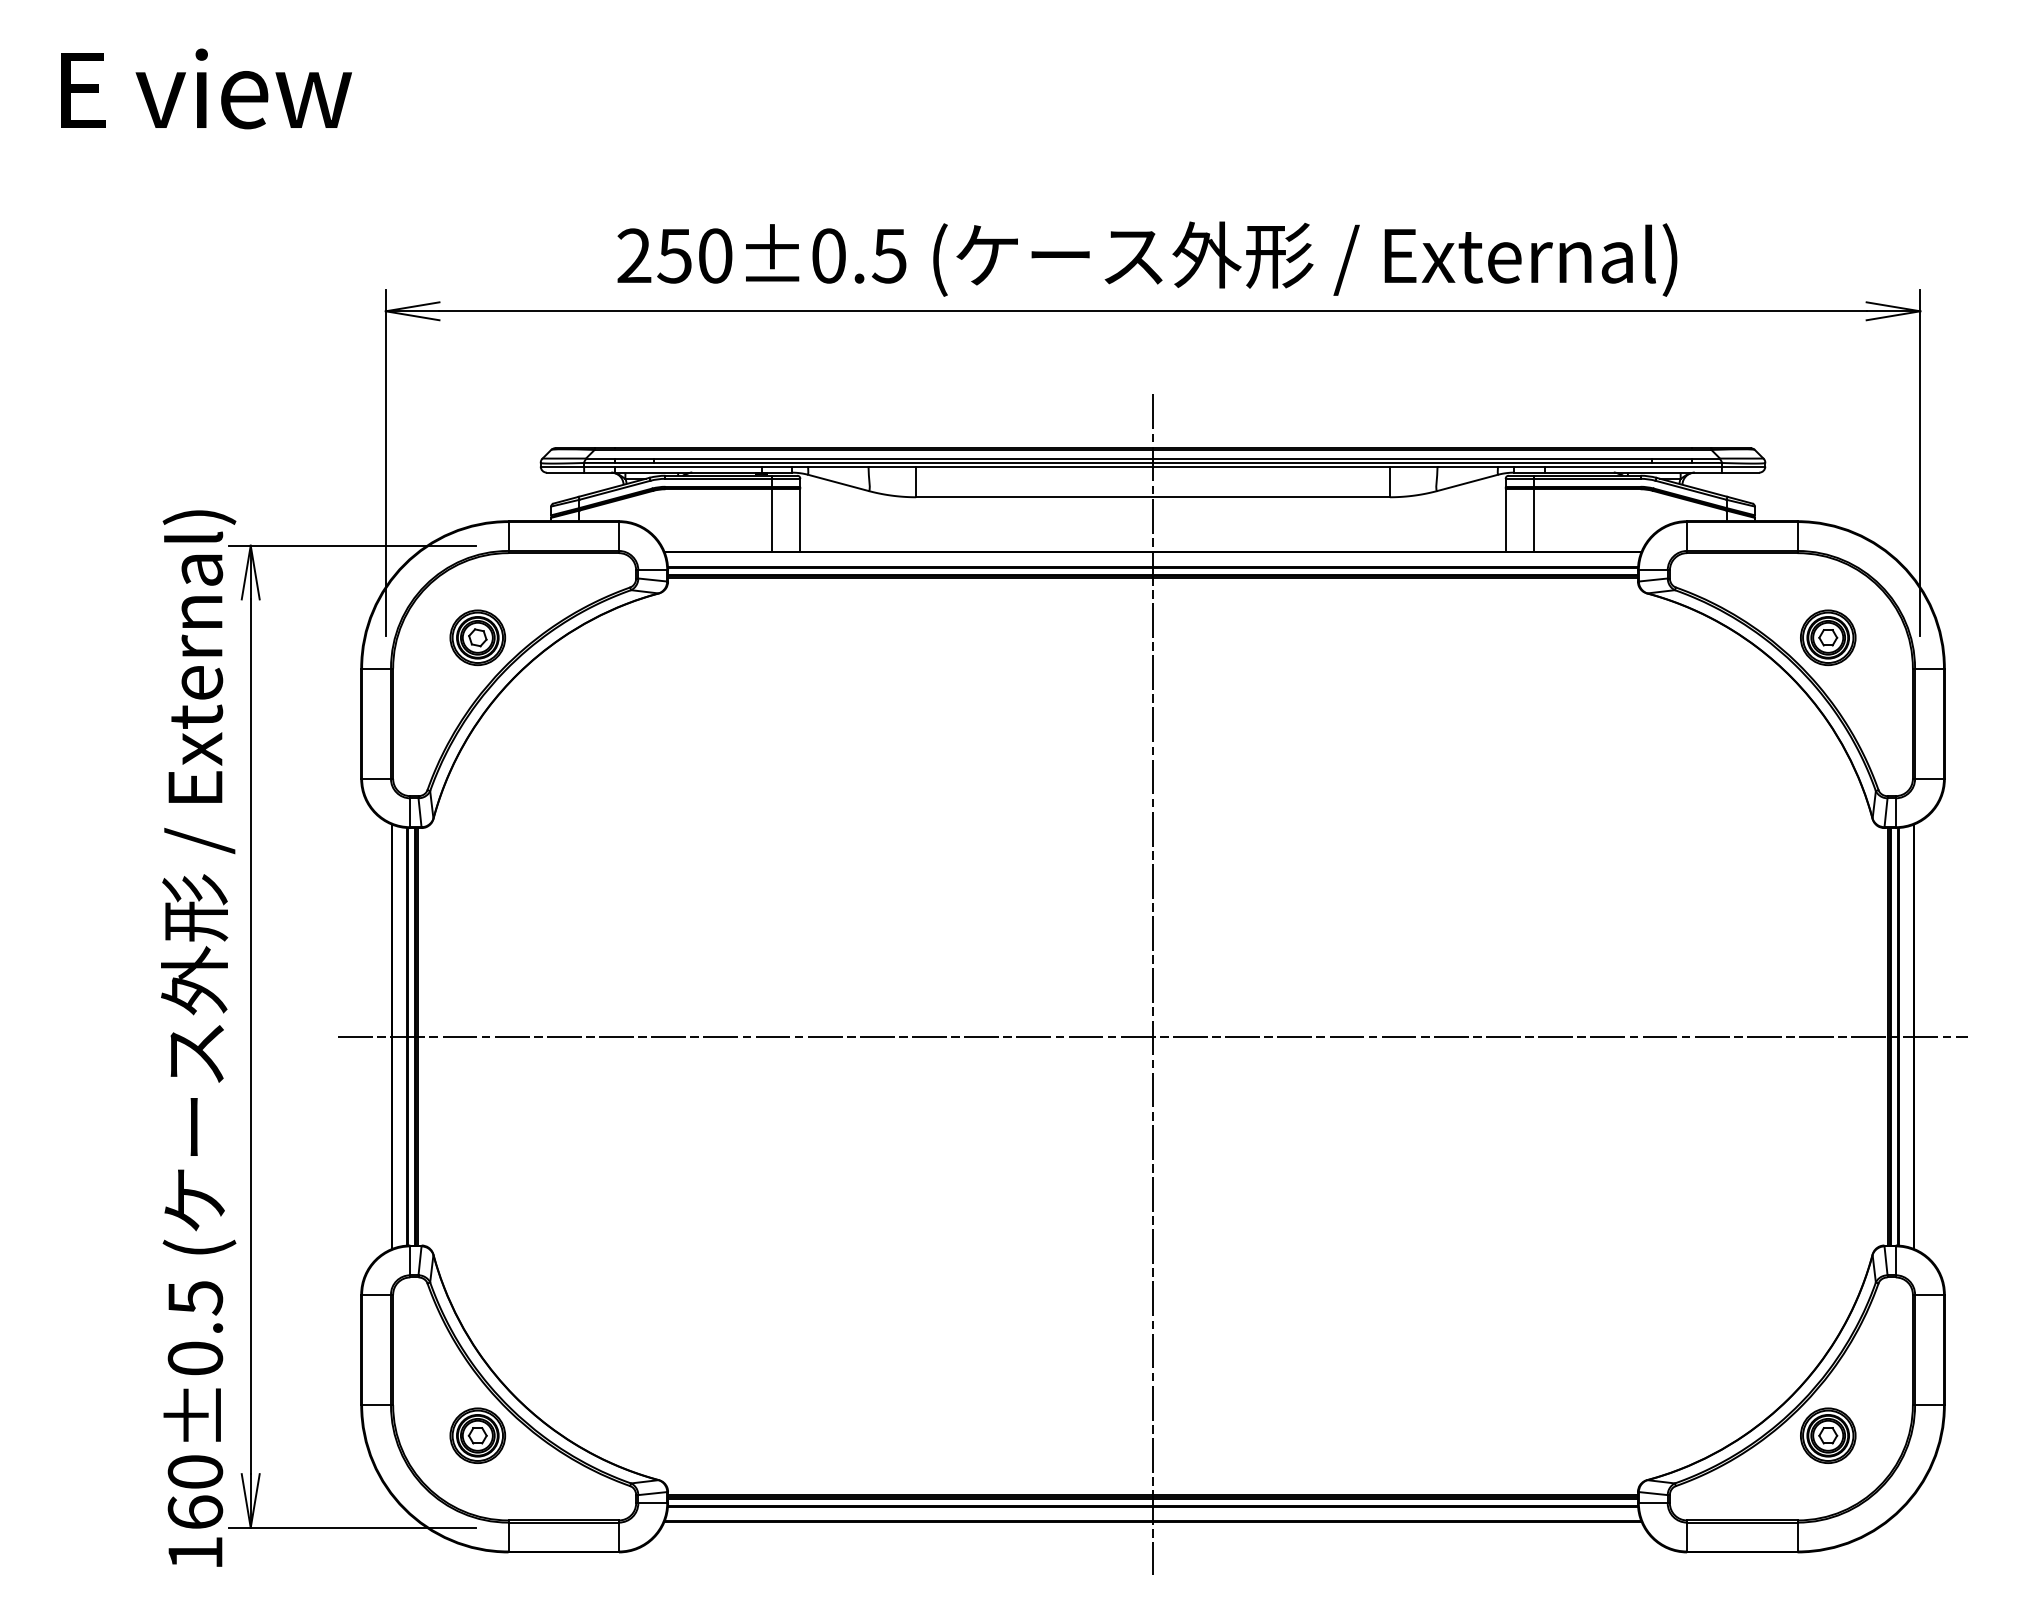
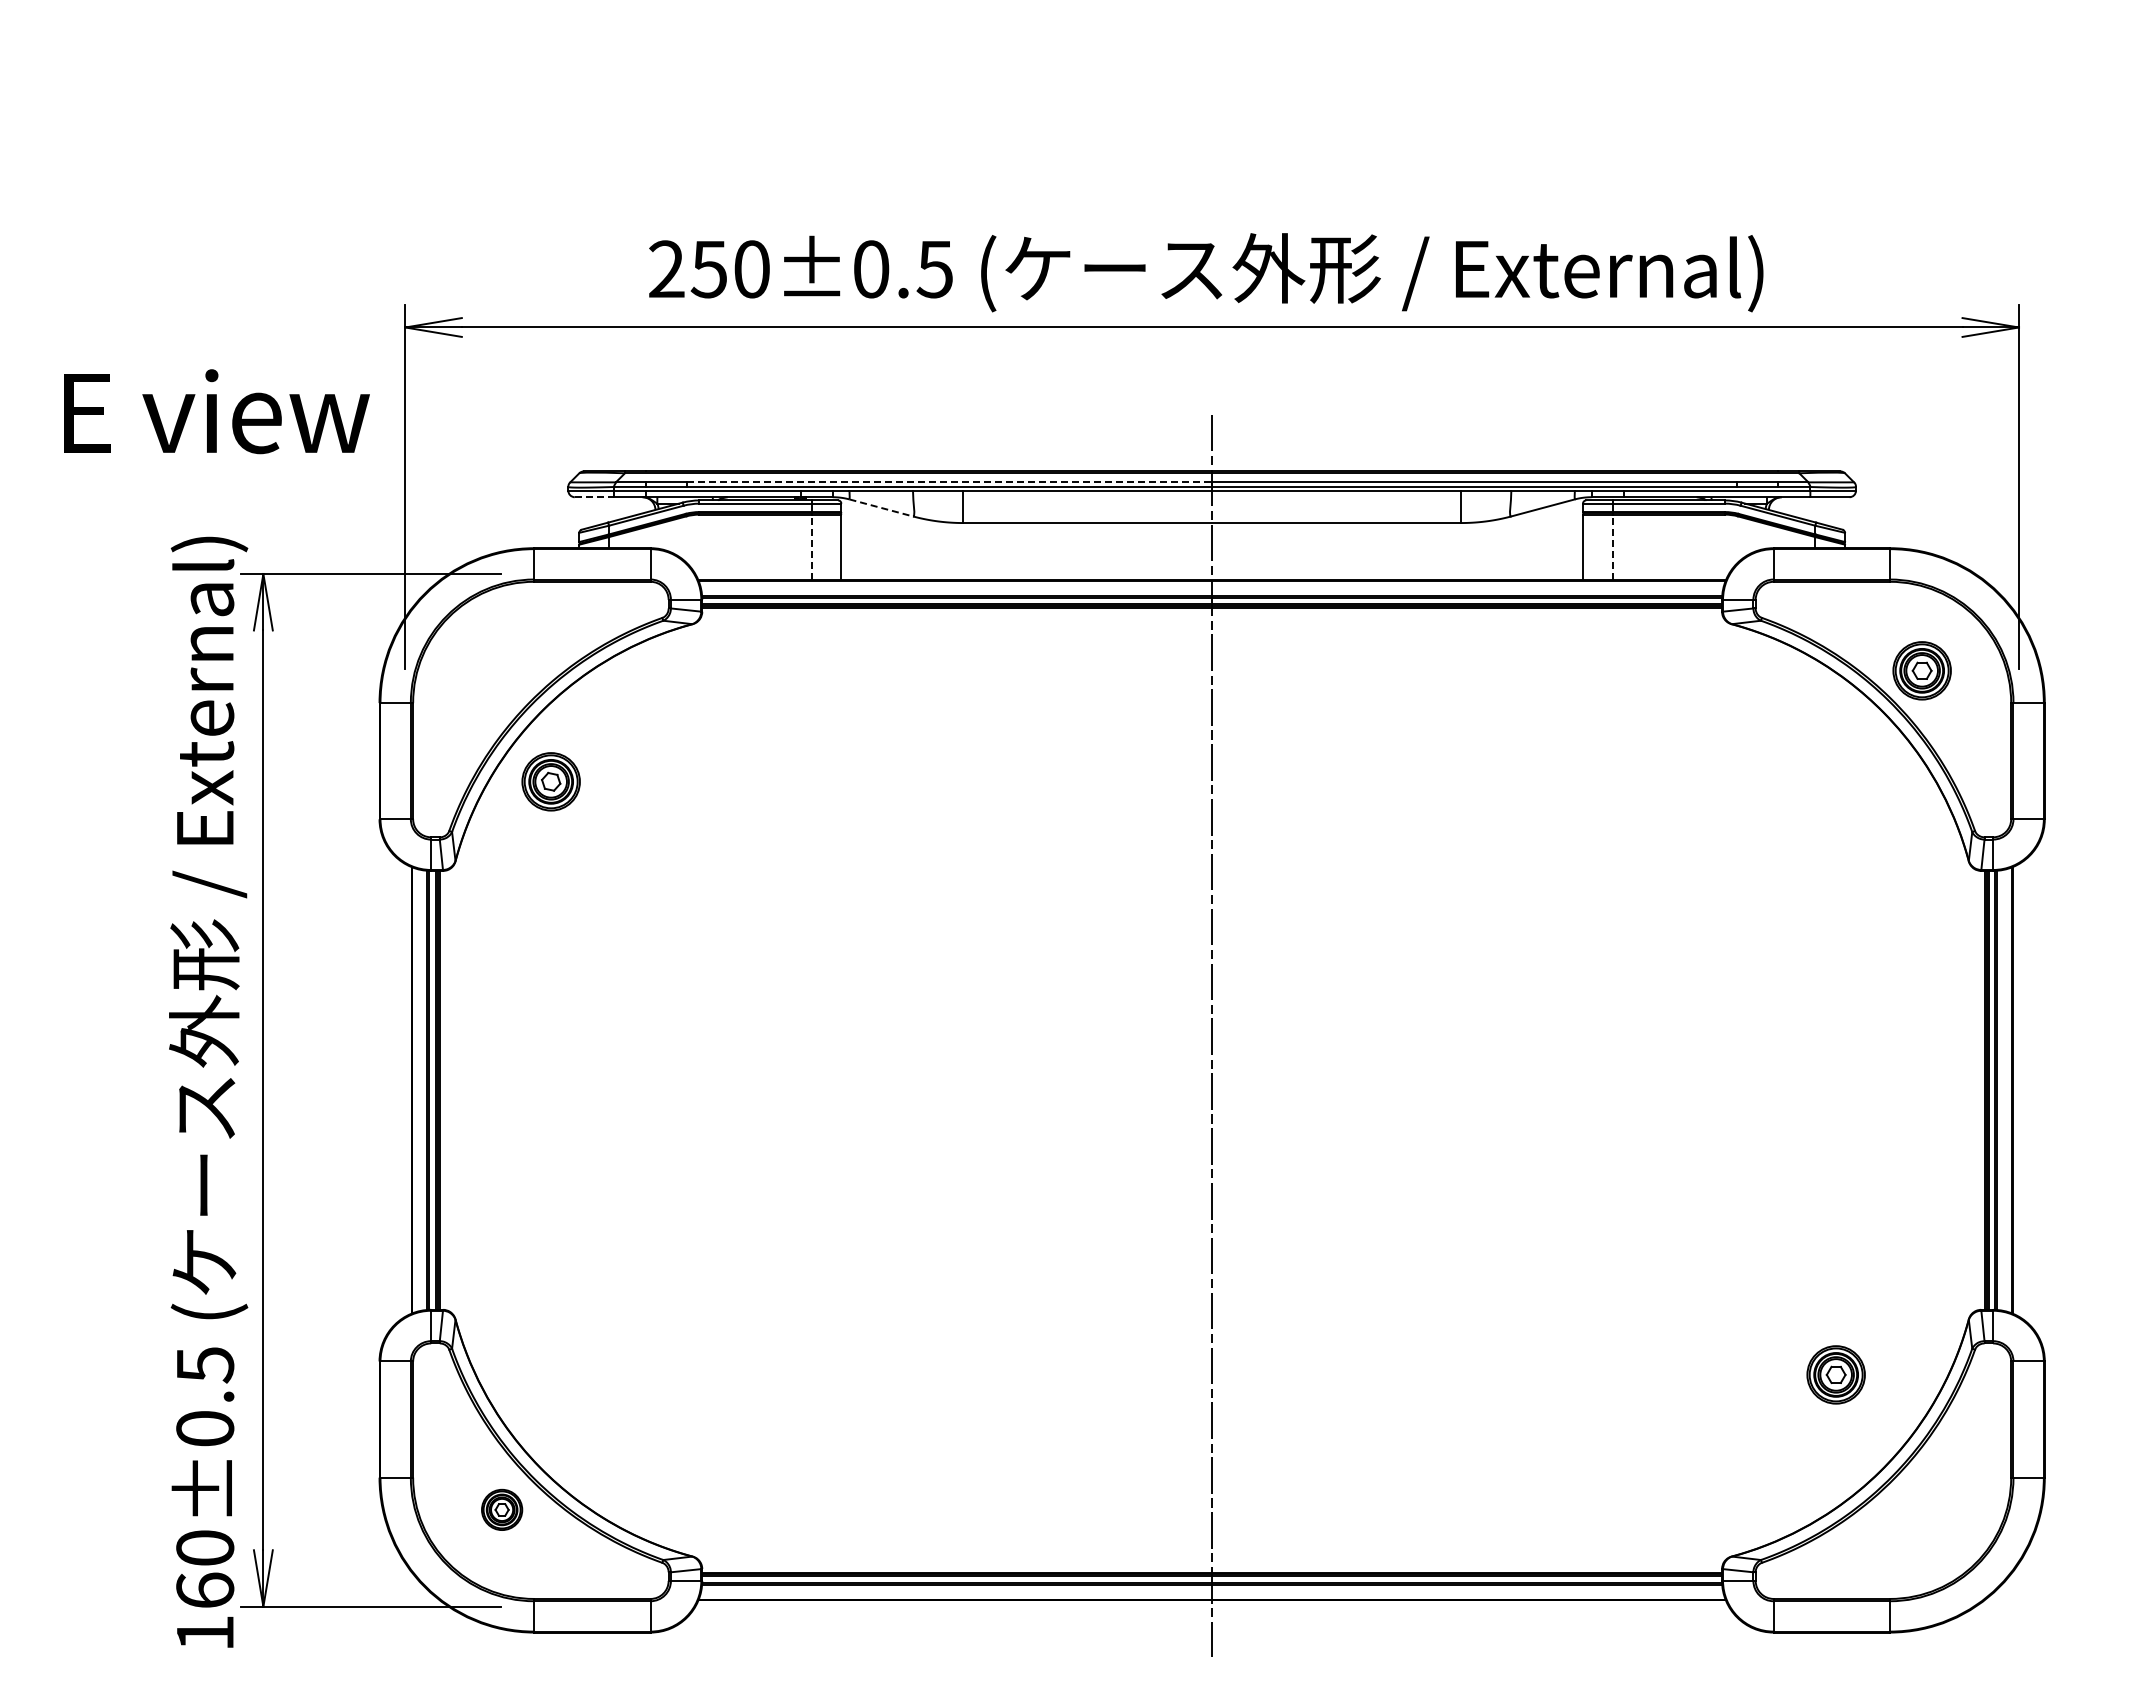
text: (206, 88) -> (216, 411), moved
line: (903, 458) -> (949, 482), solid -> dashed
line: (565, 472) -> (594, 497), solid -> dashed
line: (838, 482) -> (881, 507), solid -> dashed
line: (771, 520) -> (811, 547), solid -> dashed
line: (1533, 520) -> (1612, 547), solid -> dashed
part: (477, 637) -> (550, 781), moved
line: (1153, 1036) -> (1212, 1090), removed
part: (477, 1435) -> (501, 1509), size x0.7
part: (1827, 1435) -> (1835, 1374), moved

